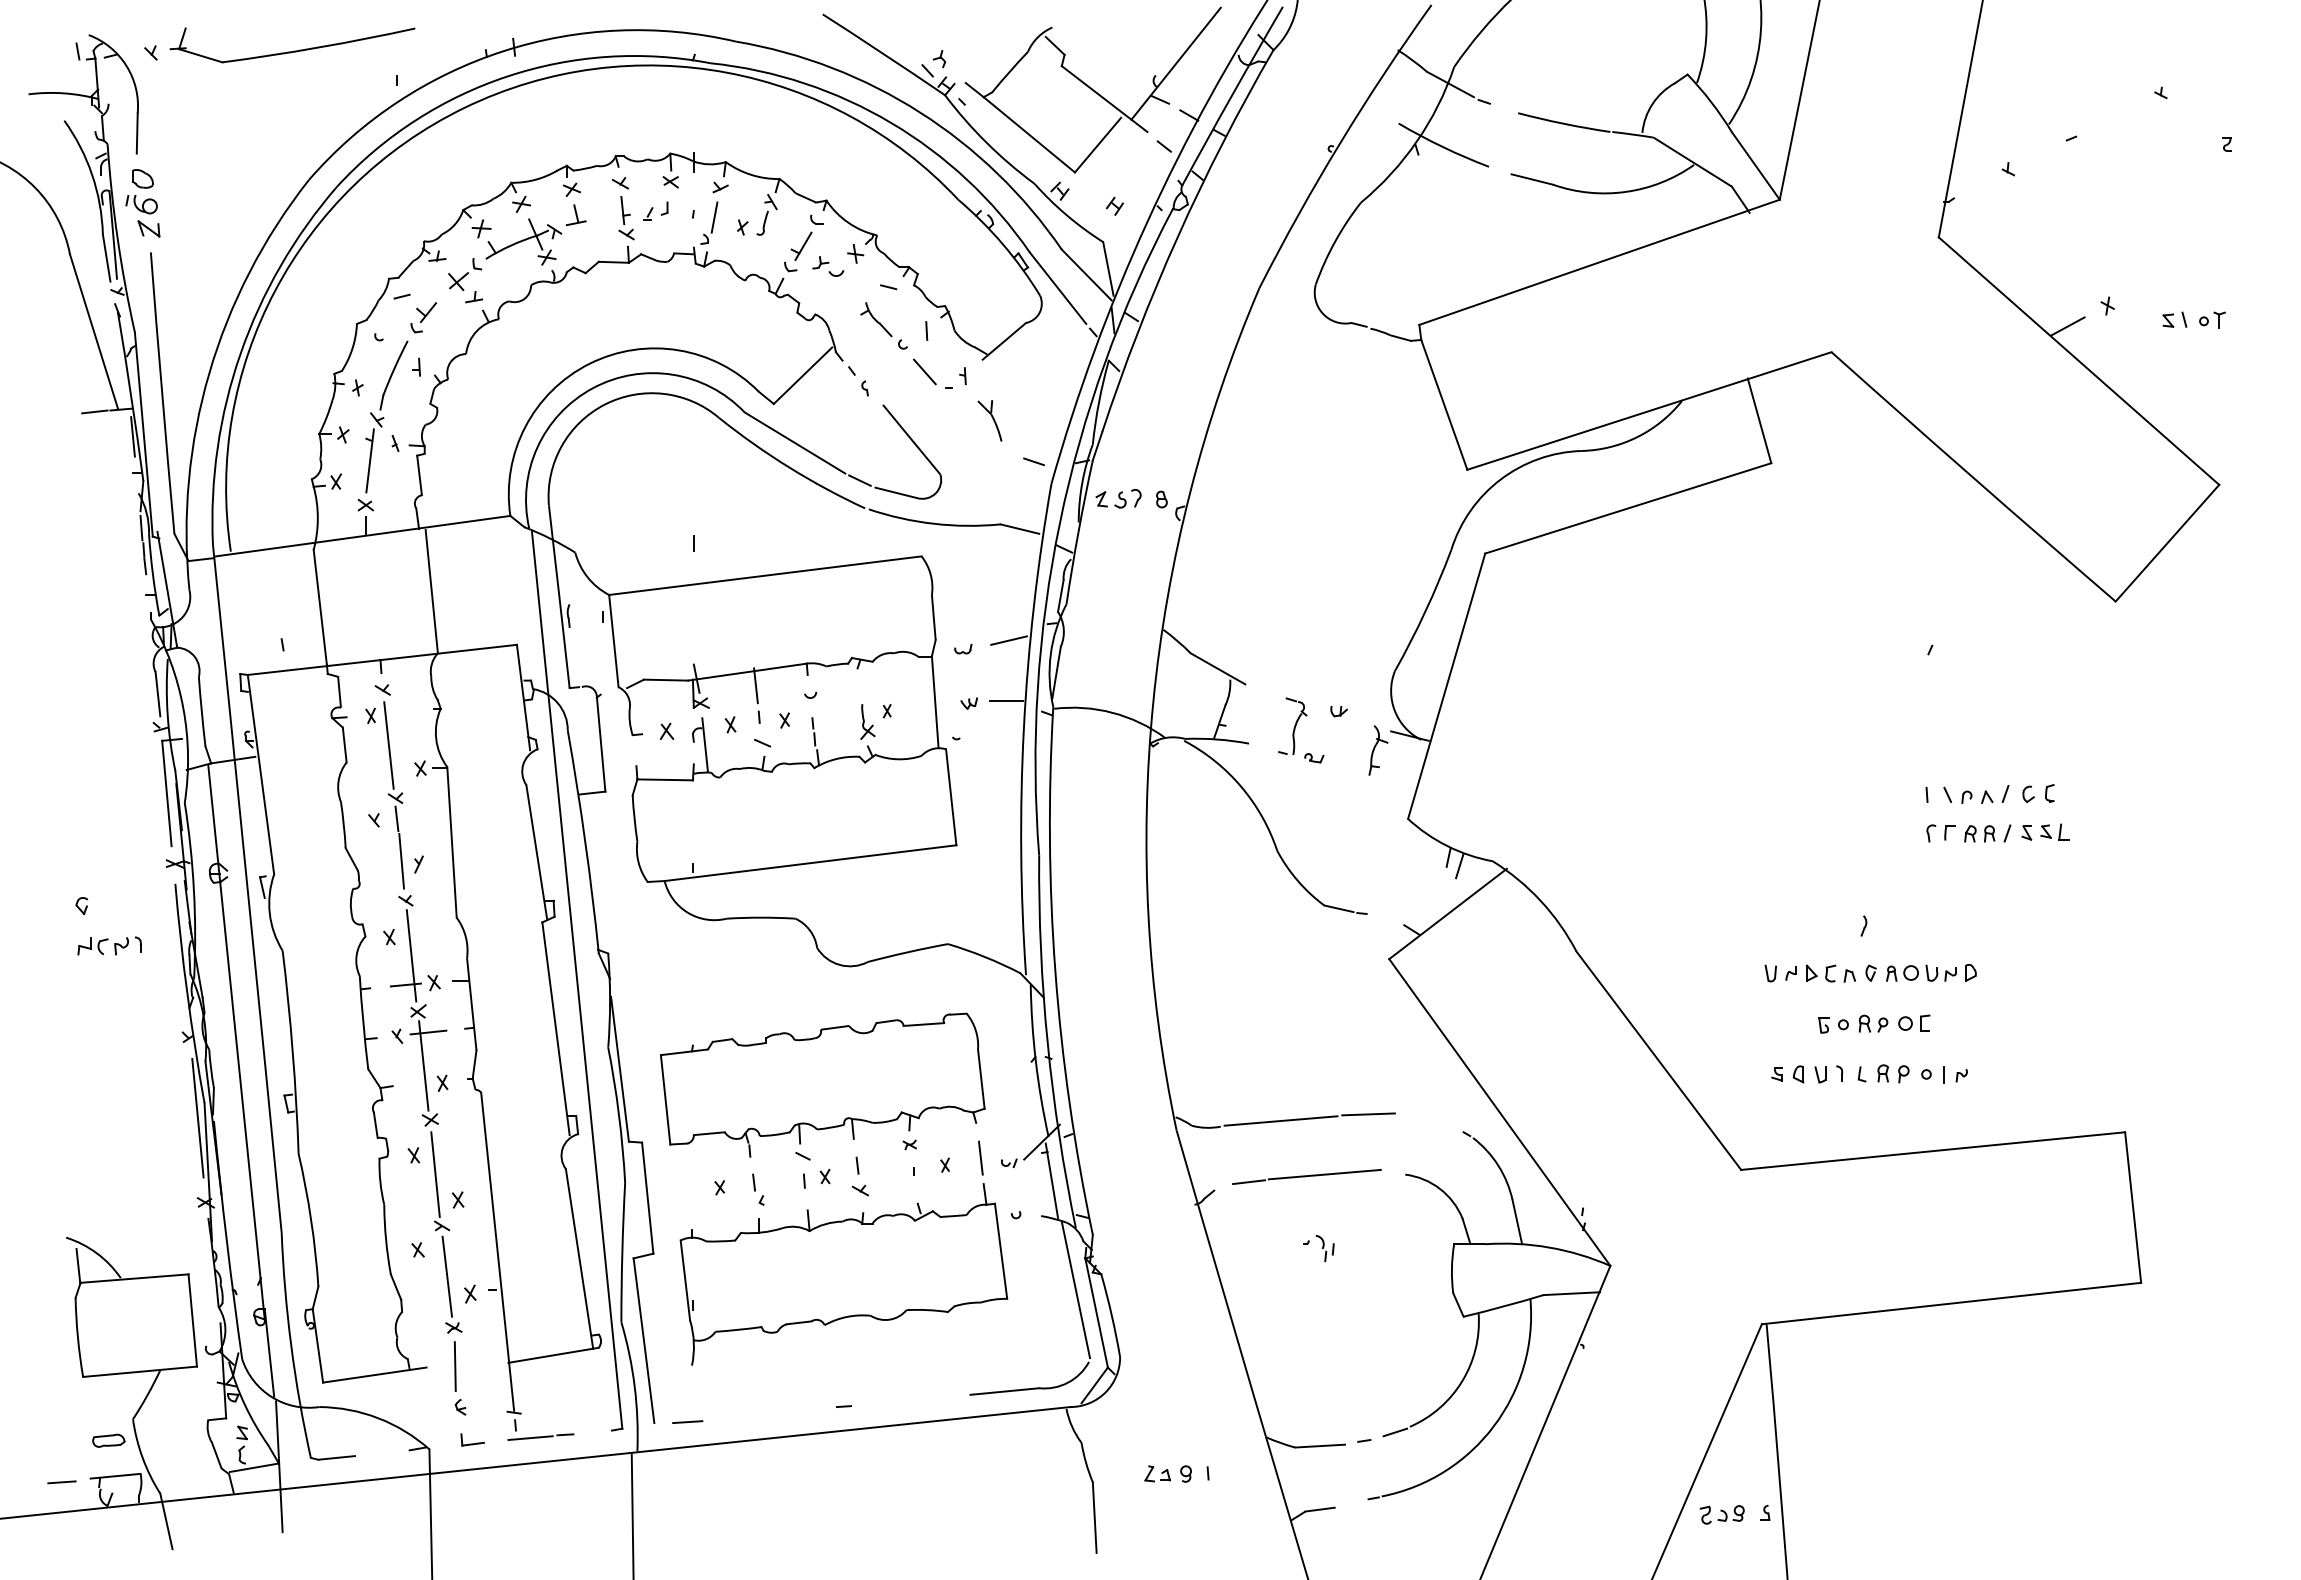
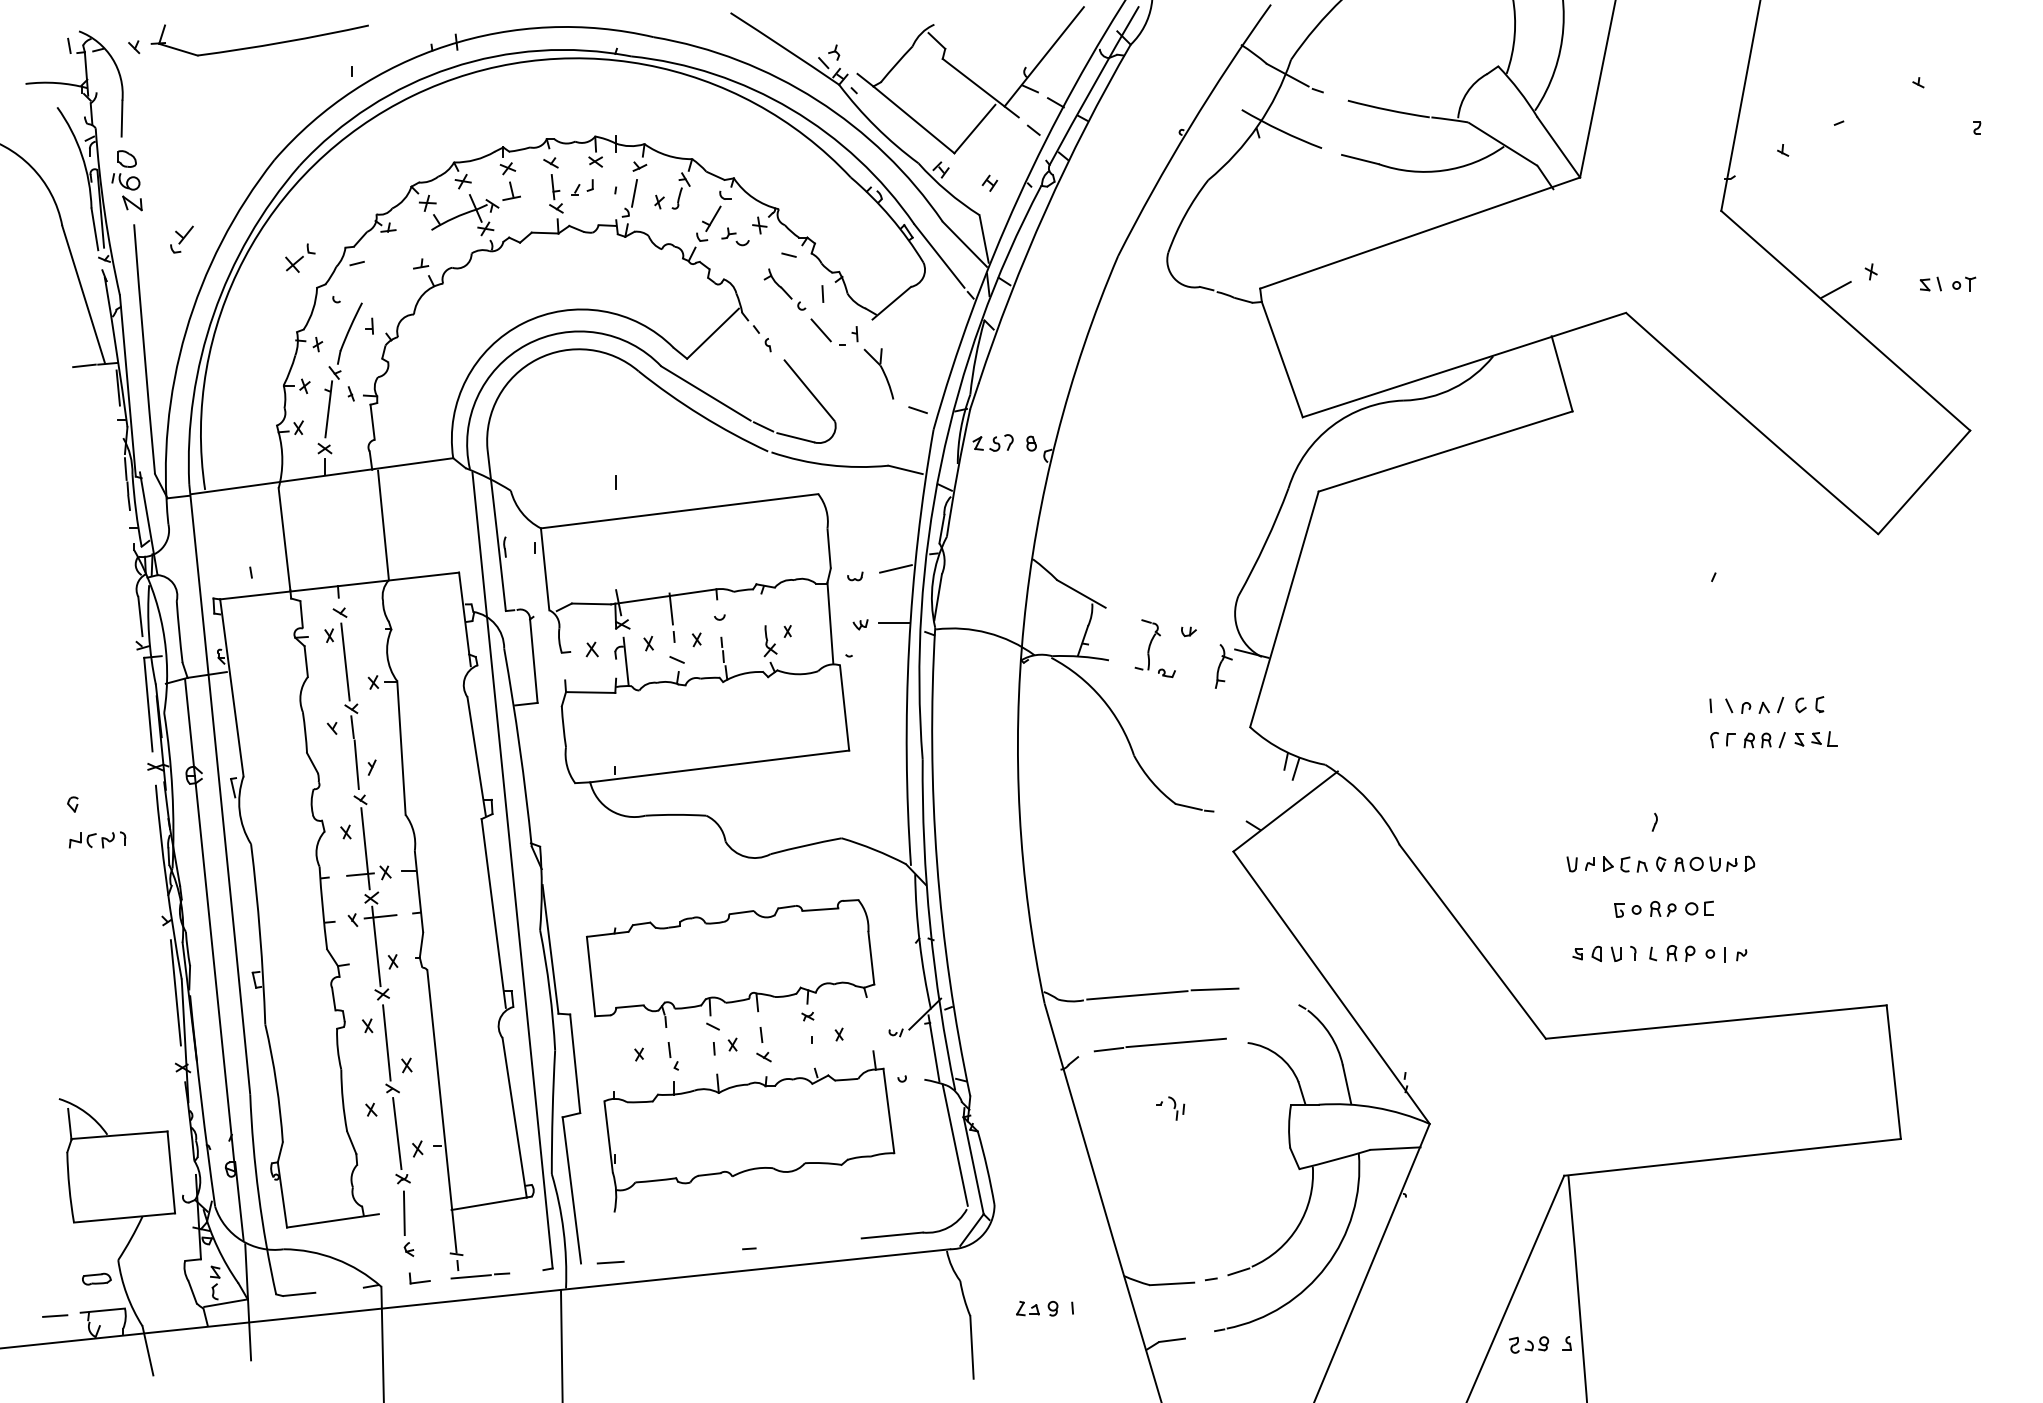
part: (465, 274) -> (300, 258), moved
part: (423, 317) -> (181, 239), moved
part: (989, 420) -> (878, 373), size x1.4
line: (980, 1157) -> (870, 1027), removed

